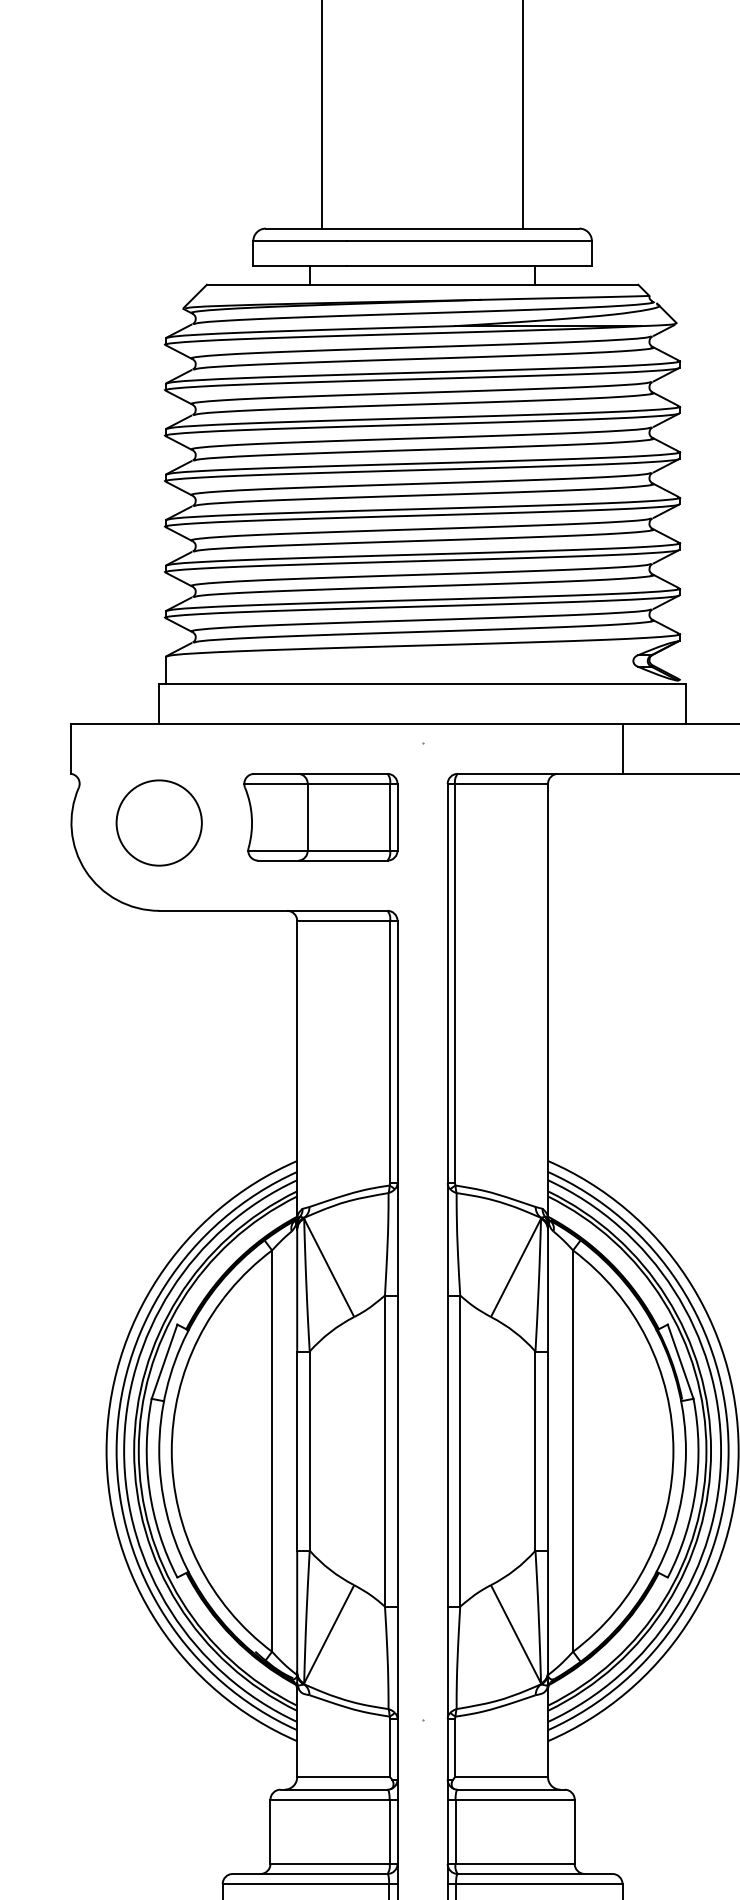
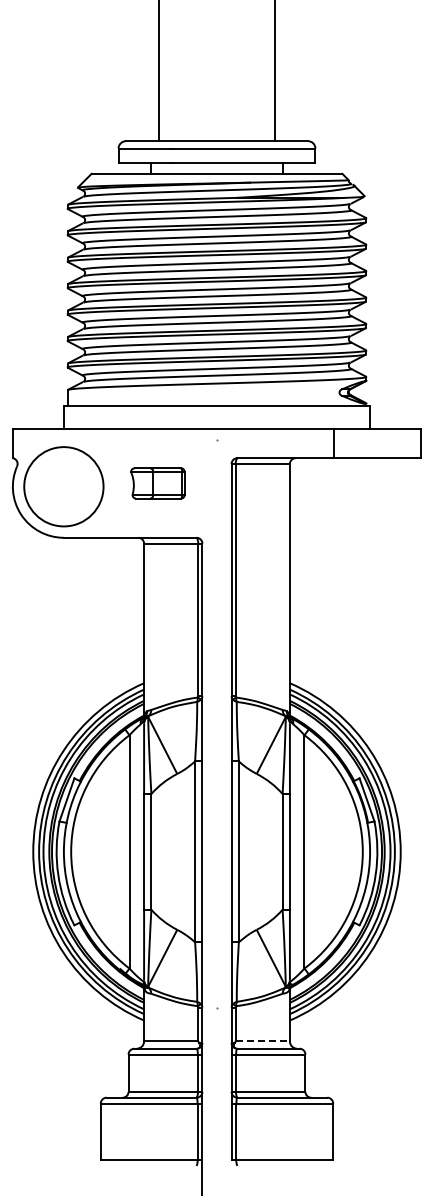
part: (320, 817) -> (157, 483), size x0.6
circle: (158, 822) -> (63, 486), size x1.6
line: (502, 1777) -> (263, 1041), solid -> dashed

